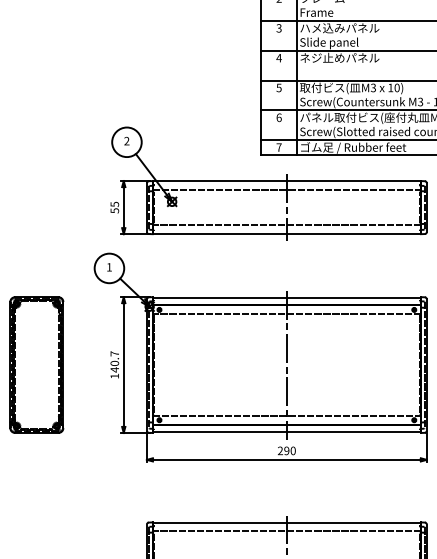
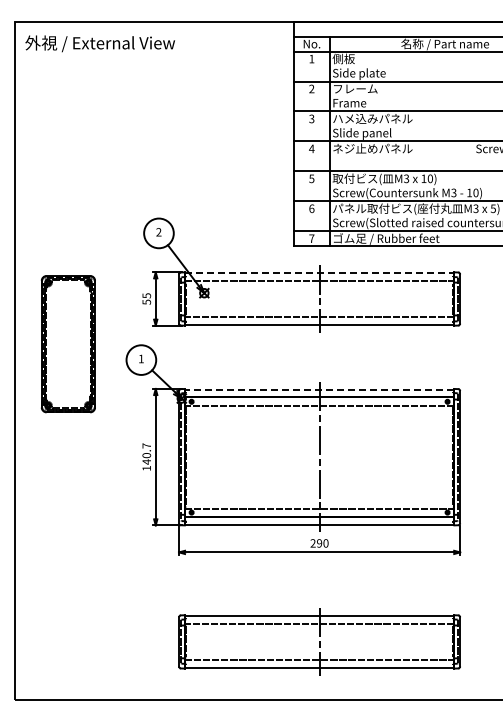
line: (286, 181) -> (319, 272), solid -> dashed
line: (286, 297) -> (319, 389), solid -> dashed
part: (35, 365) -> (67, 344), moved

